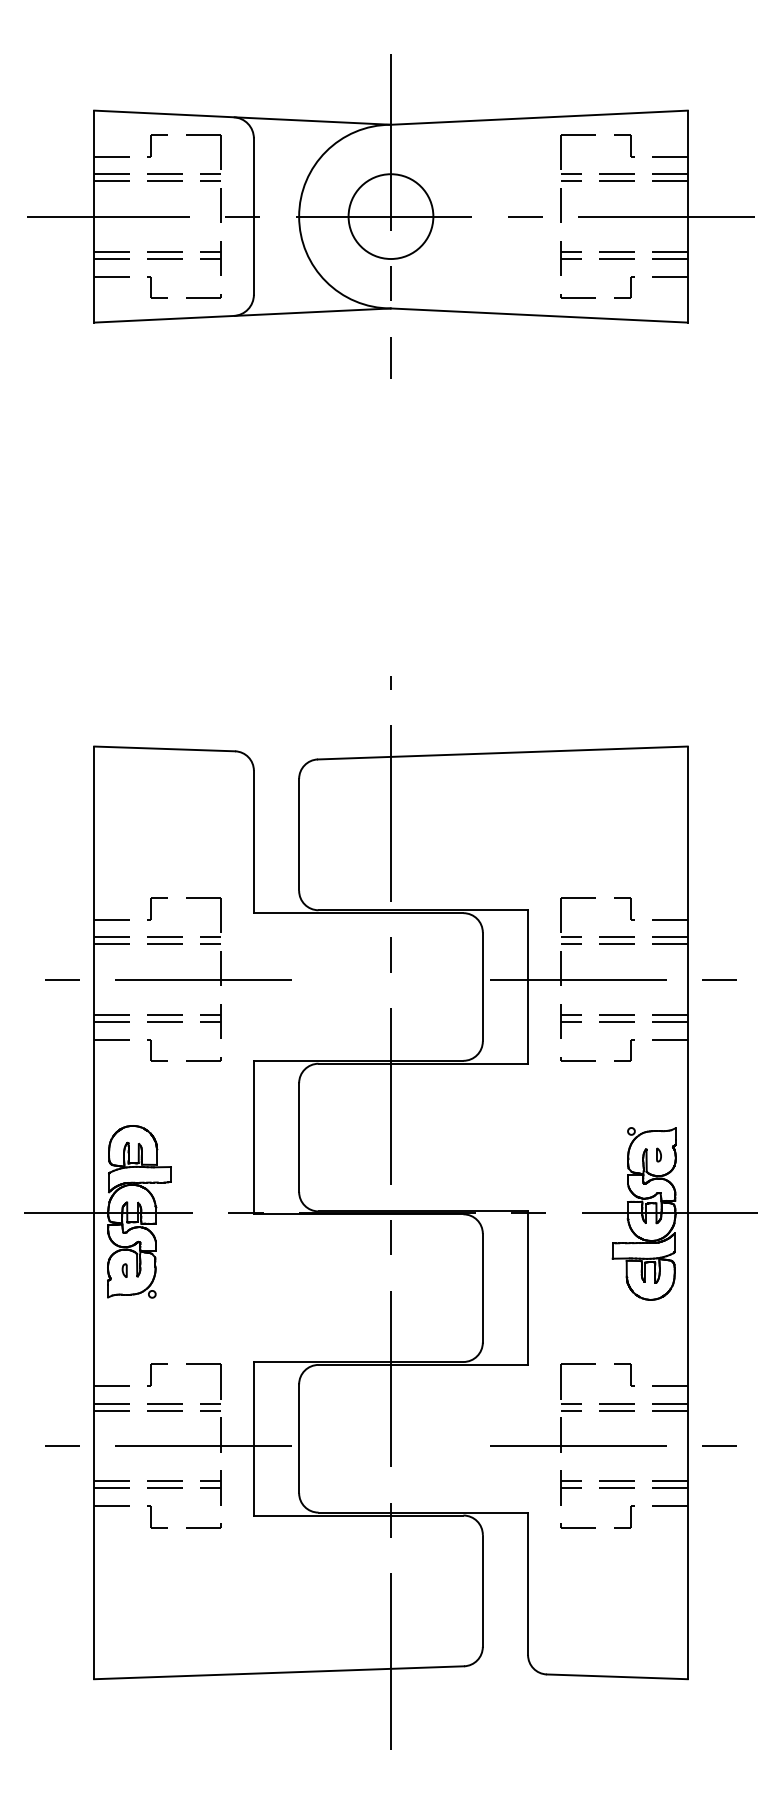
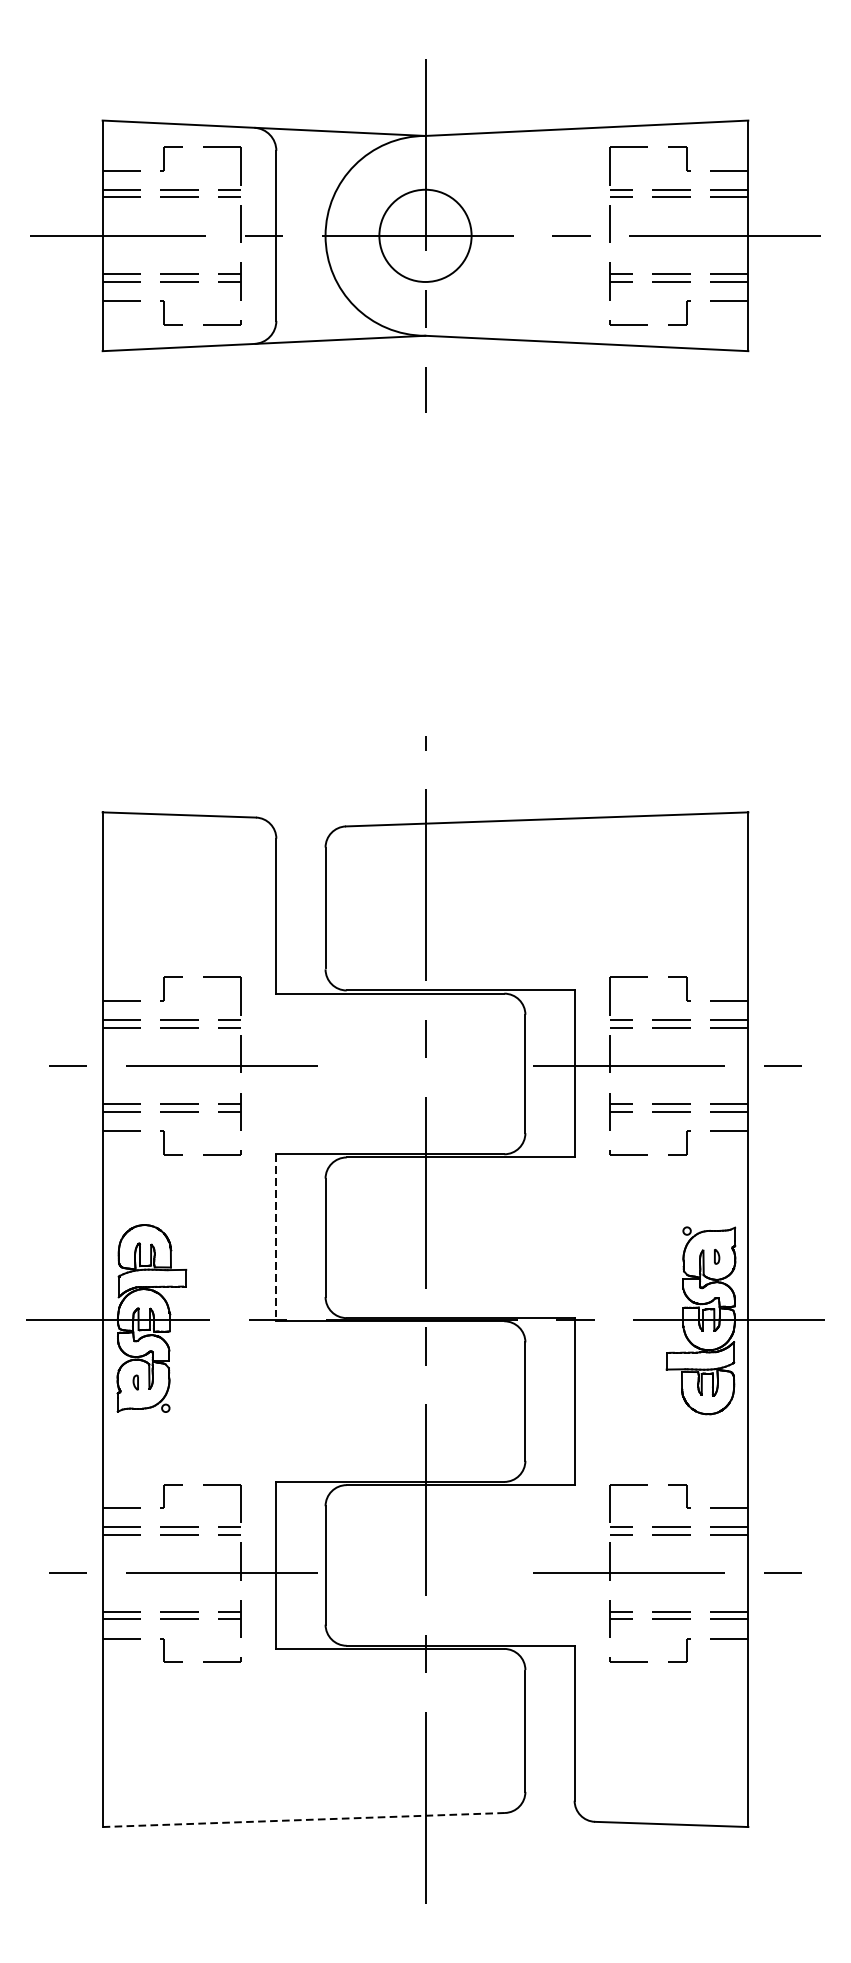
line: (253, 1137) -> (275, 1237), solid -> dashed
line: (279, 1672) -> (304, 1819), solid -> dashed

